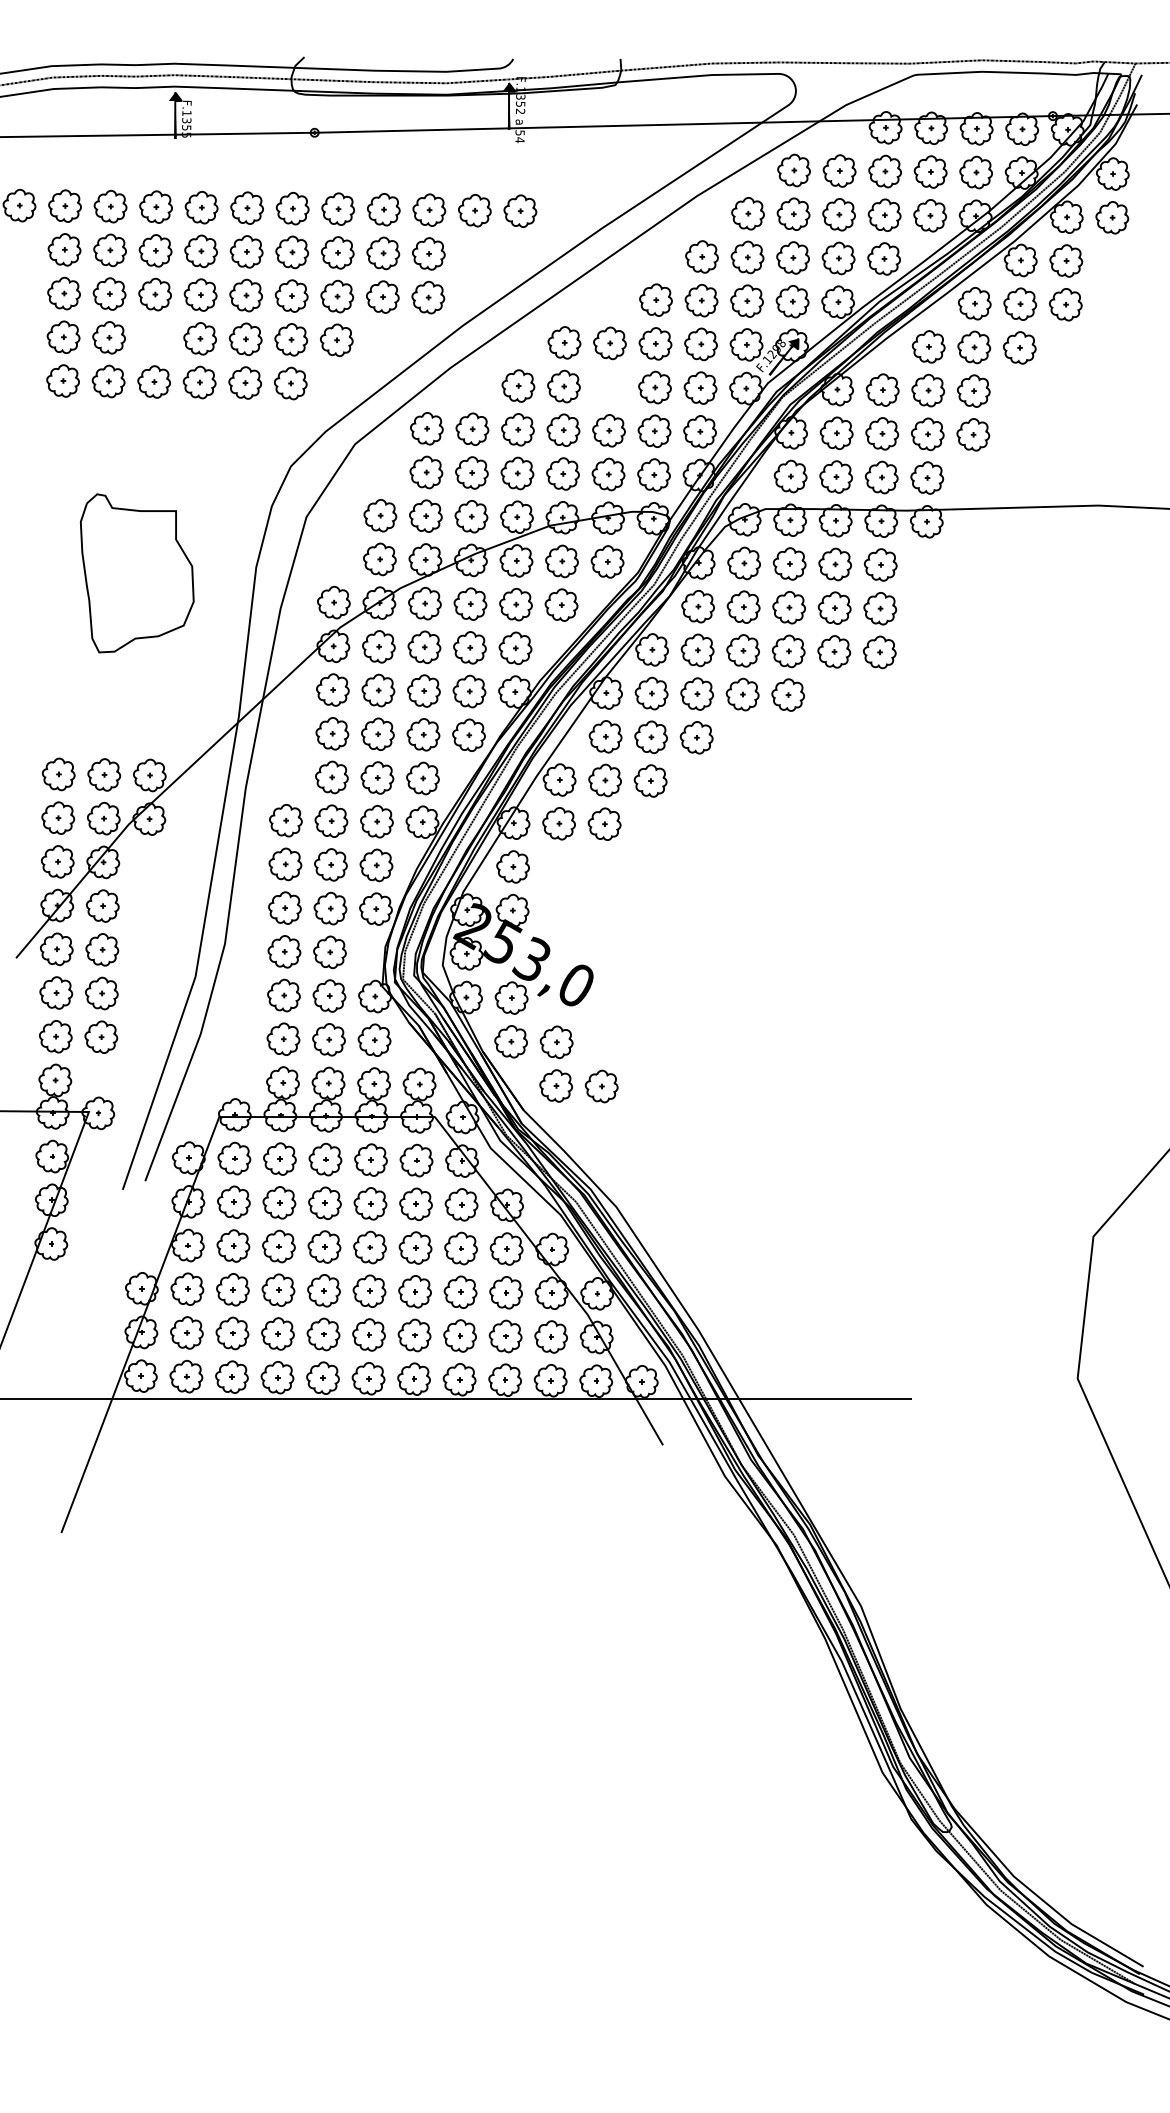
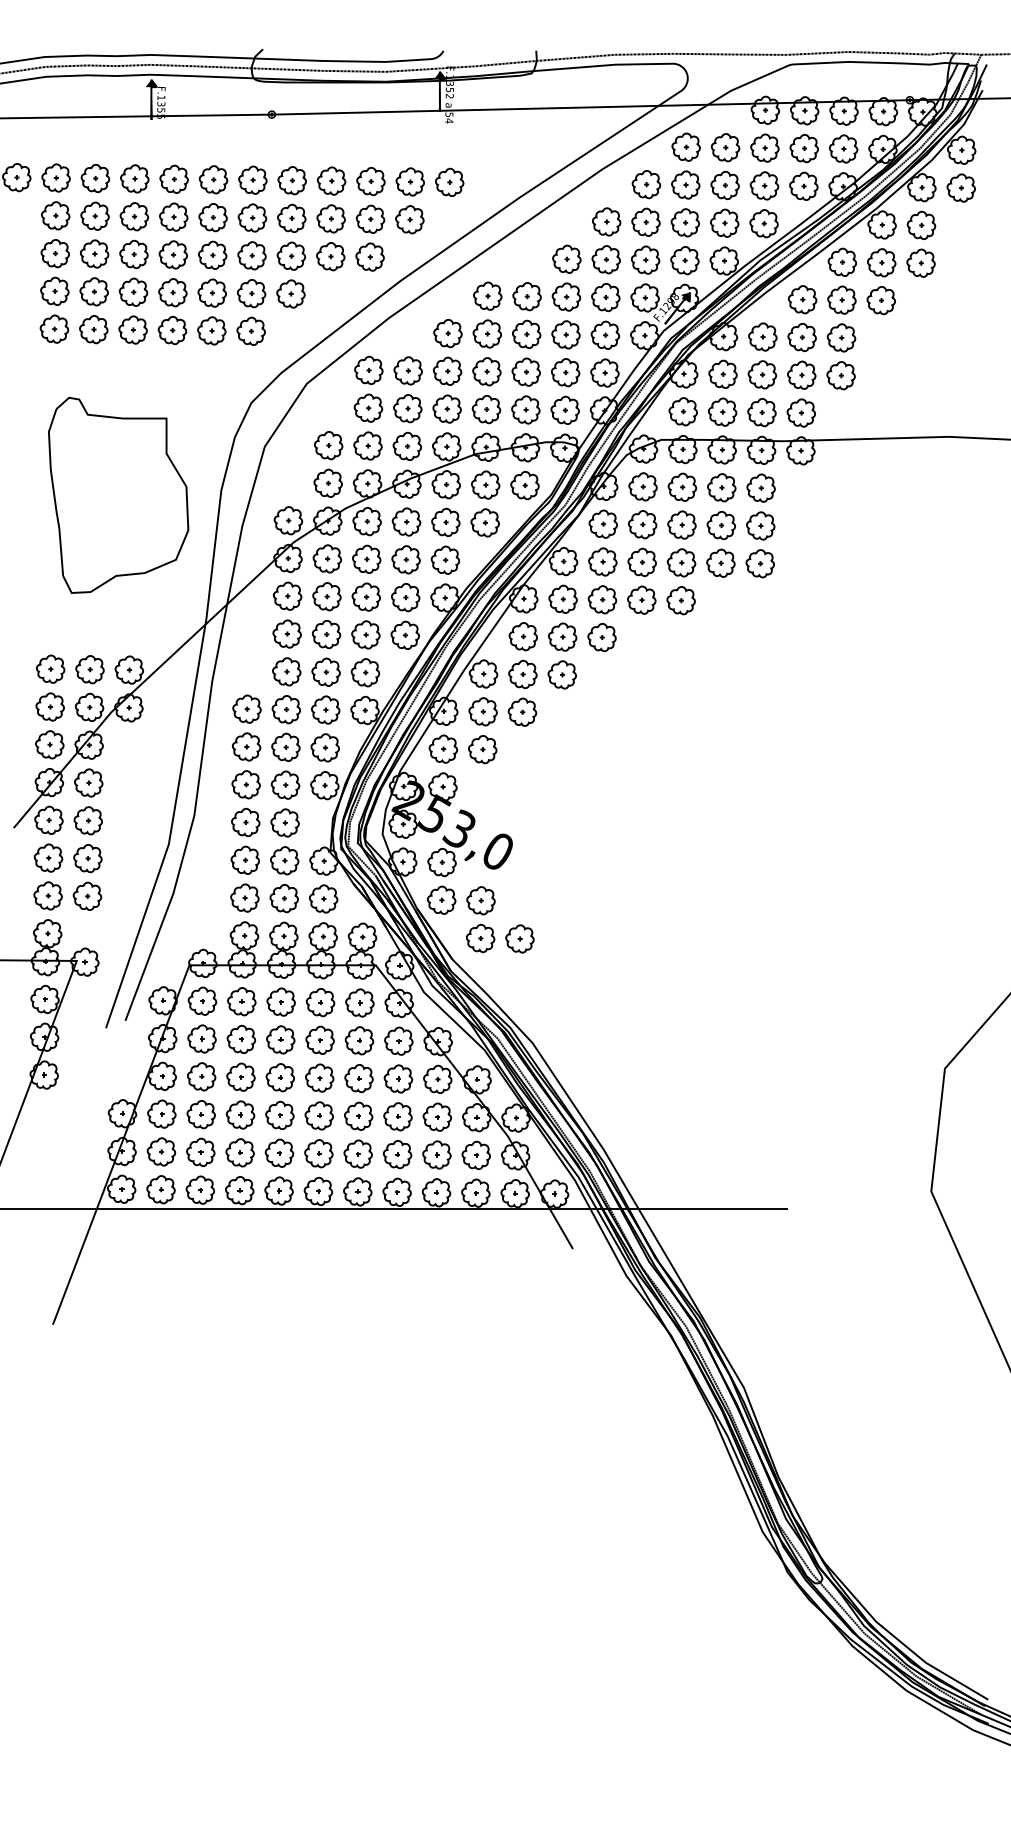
part: (474, 254) -> (409, 219), added
part: (154, 338) -> (133, 292), added
part: (609, 386) -> (526, 333), added
part: (136, 573) -> (117, 495), size x1.43
part: (558, 867) -> (482, 749), added

